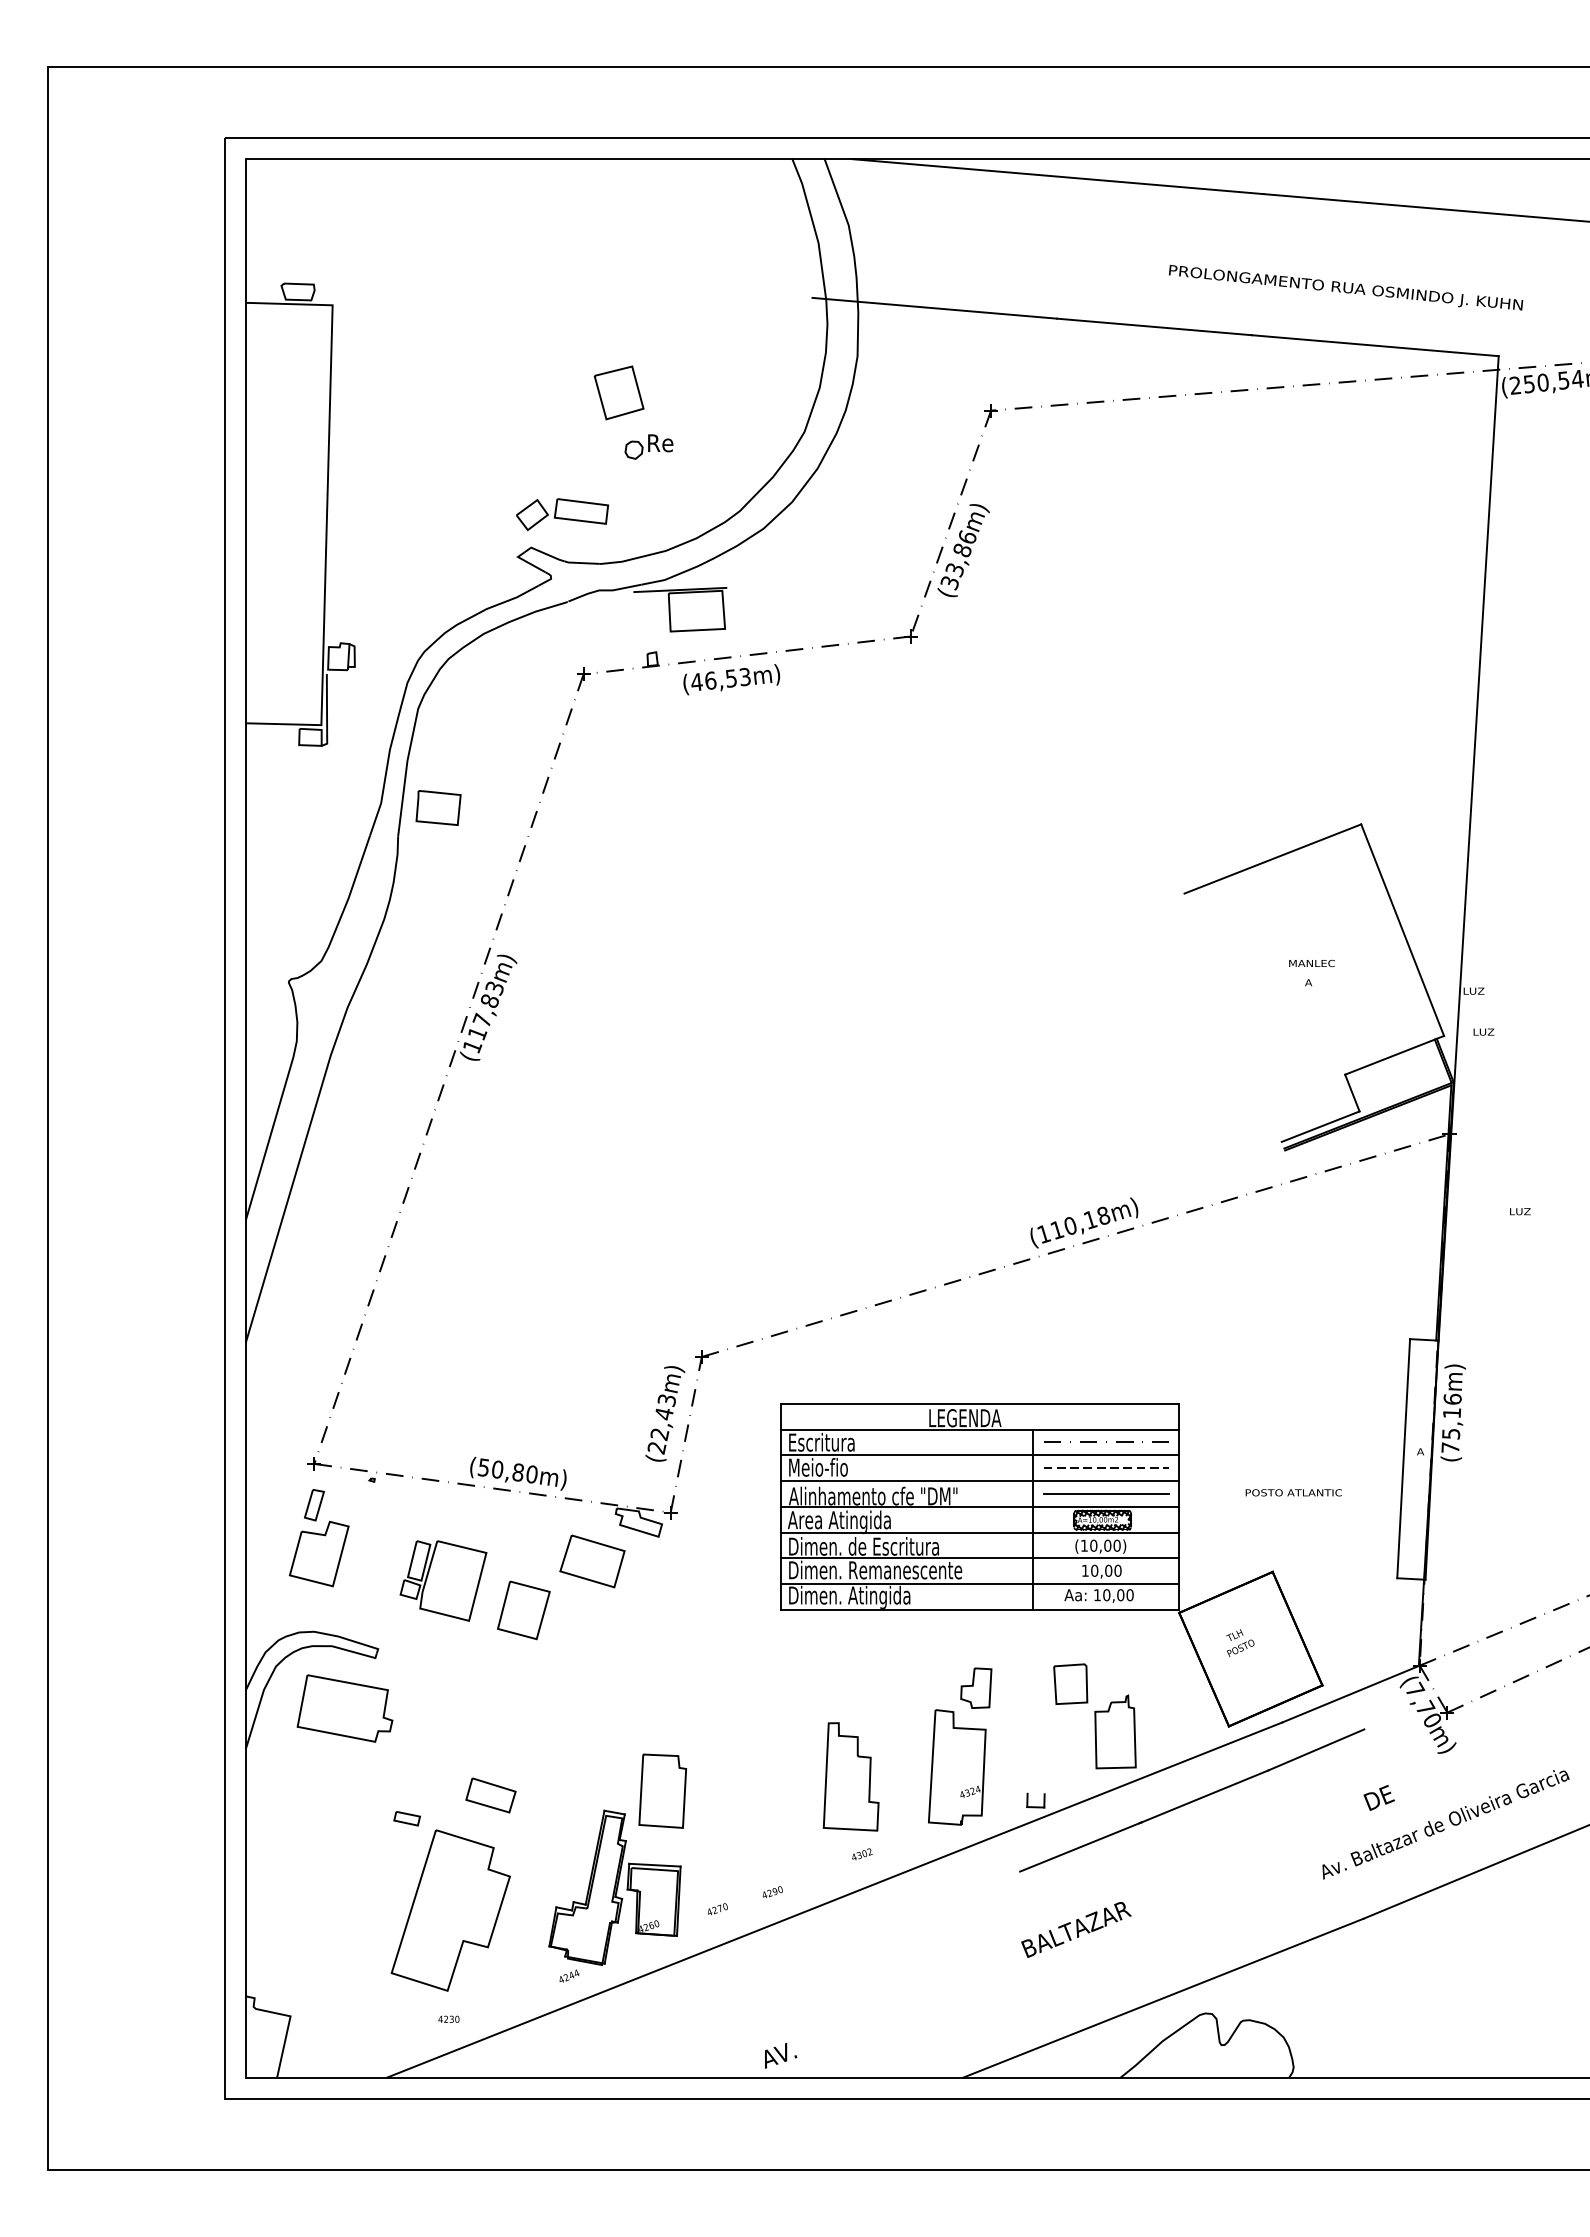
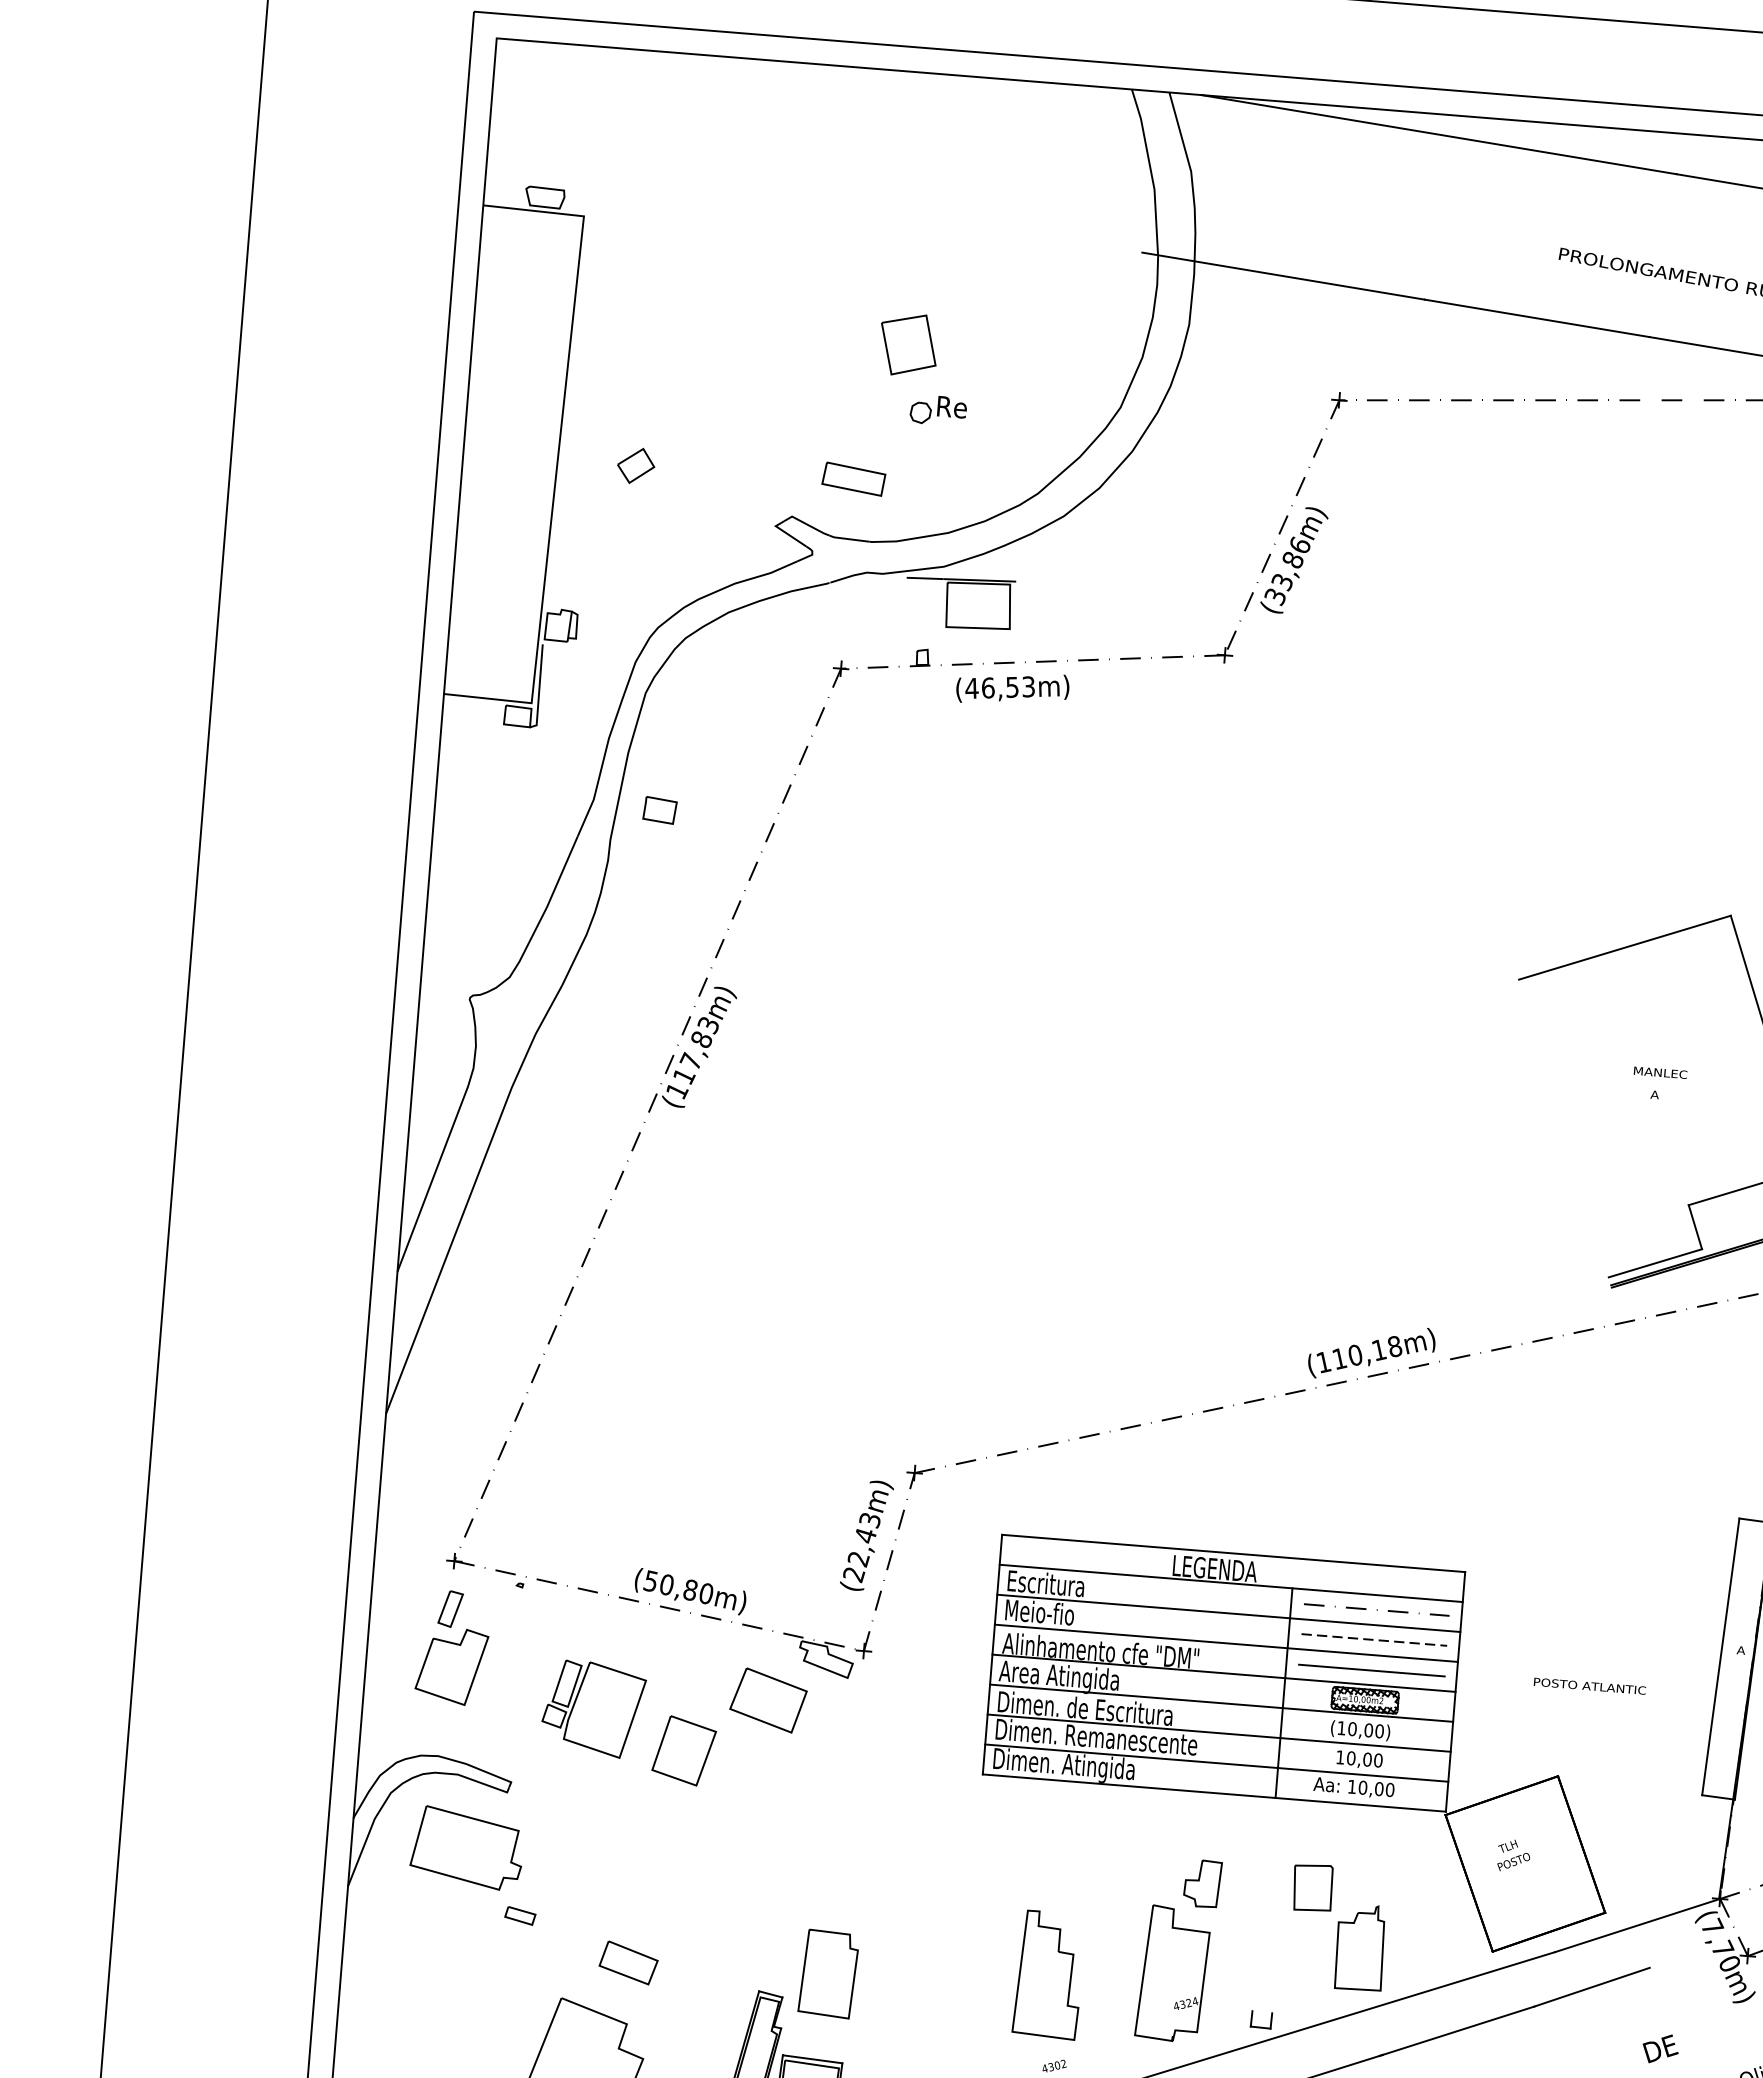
part: (532, 515) -> (636, 466), moved
part: (438, 807) -> (660, 809), size x0.62
part: (406, 1818) -> (519, 1915), moved

